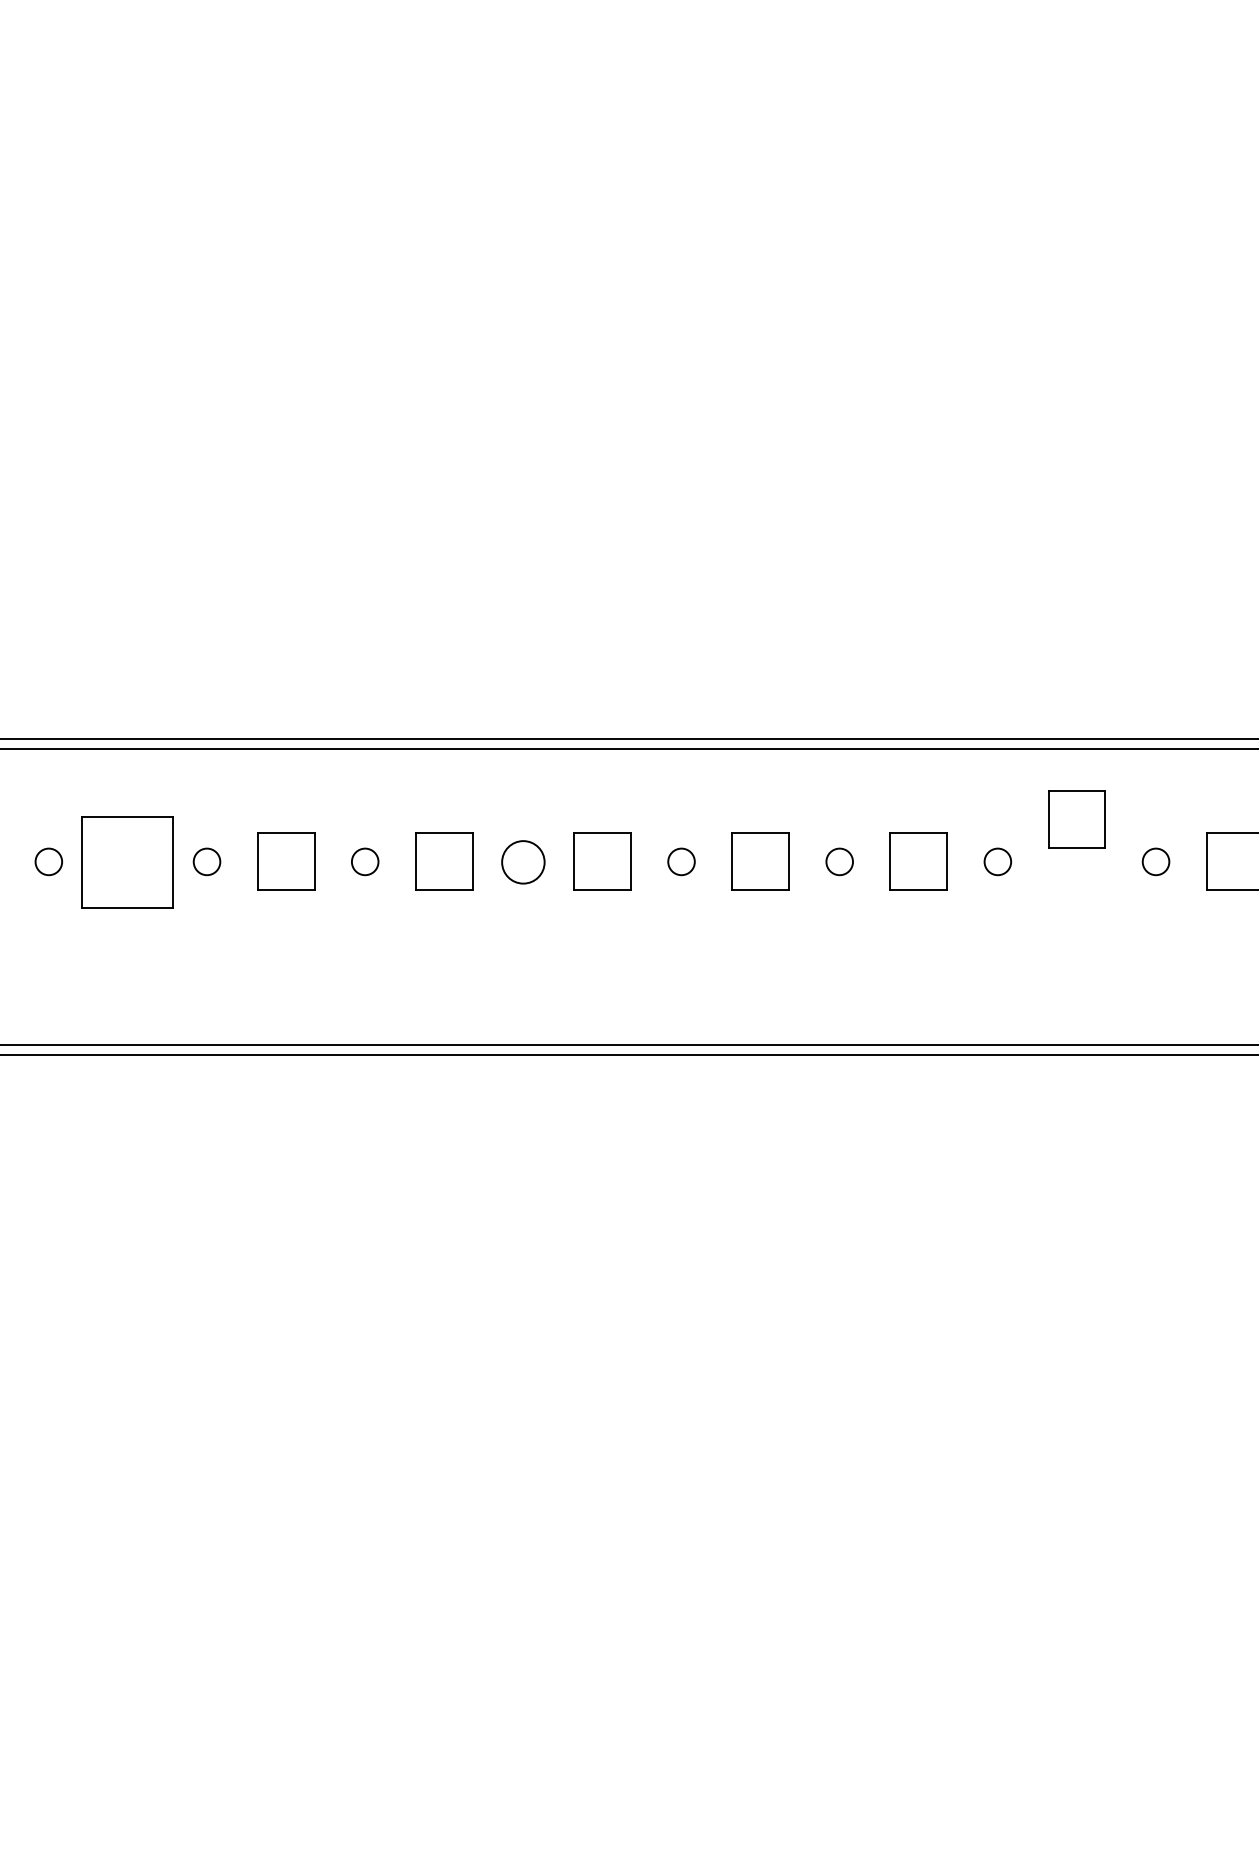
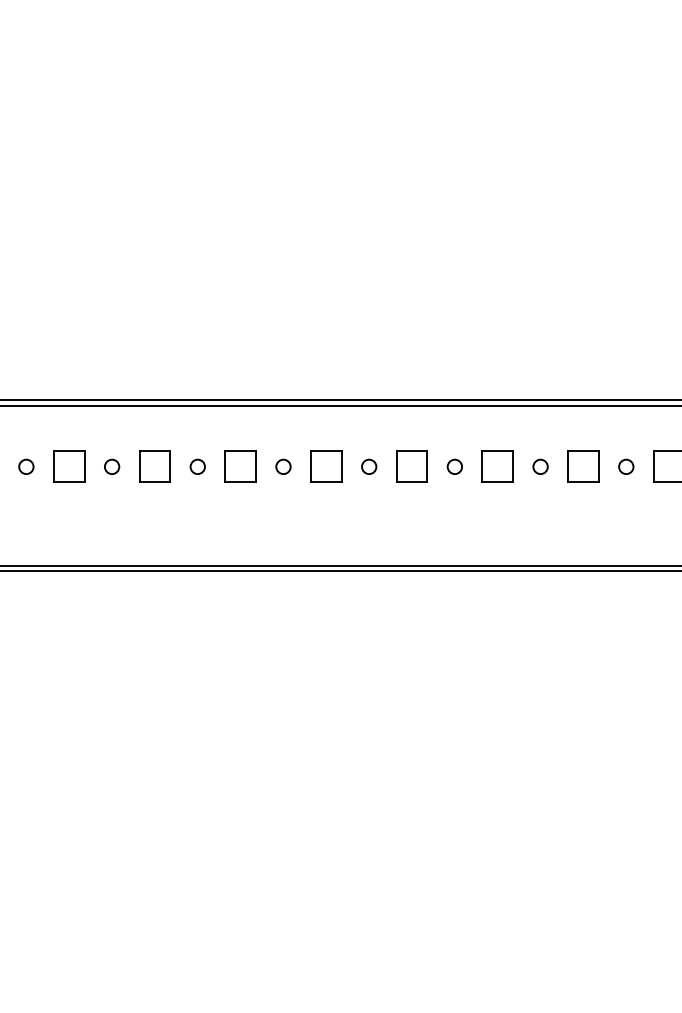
part: (1077, 818) -> (583, 466), moved
part: (128, 861) -> (69, 466), size x0.62
circle: (523, 861) -> (283, 466), size x0.62

